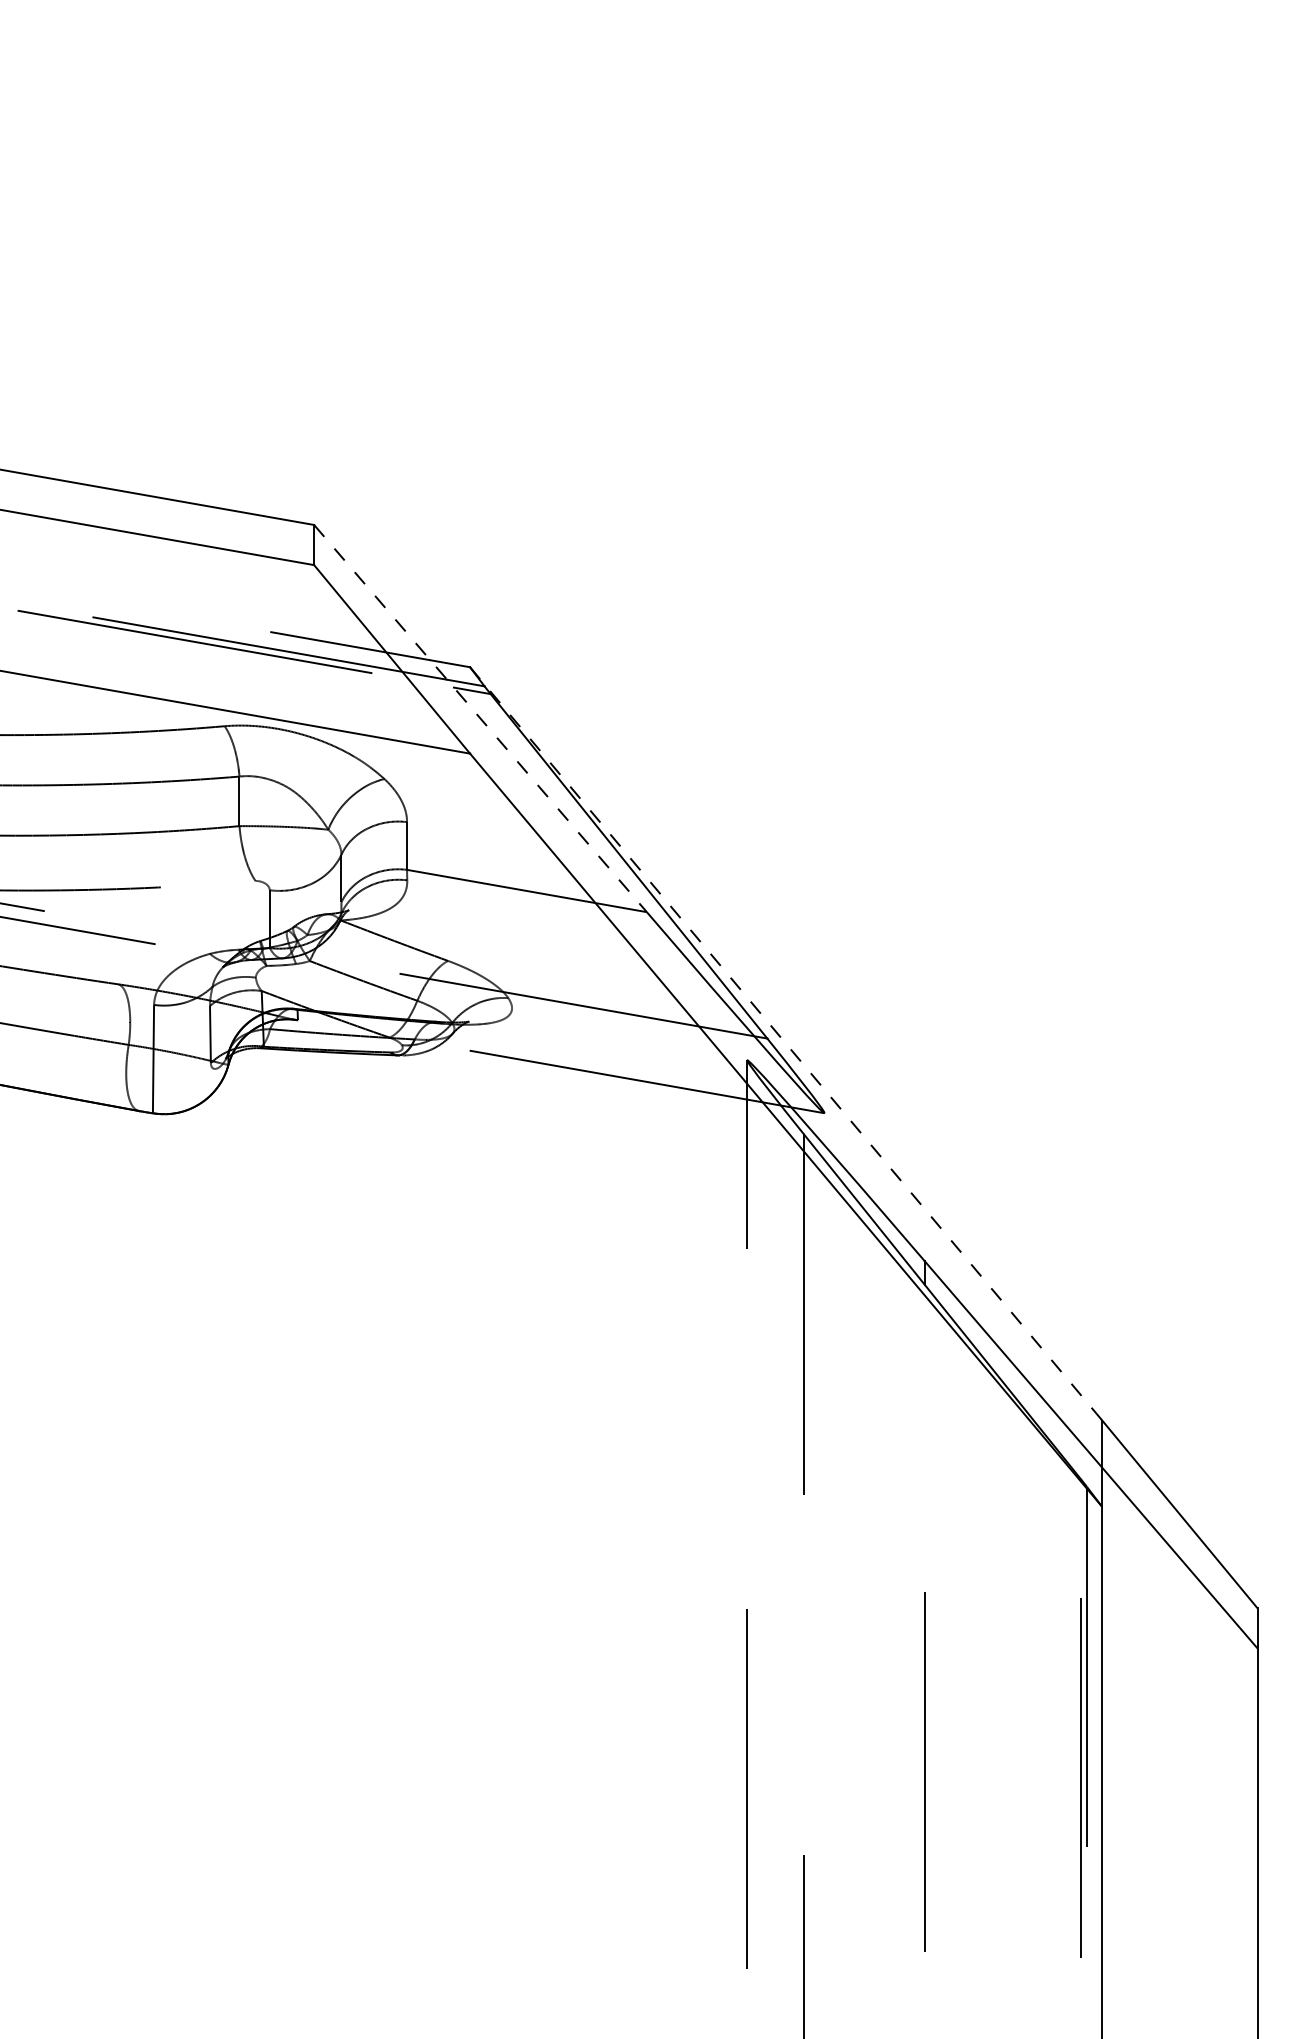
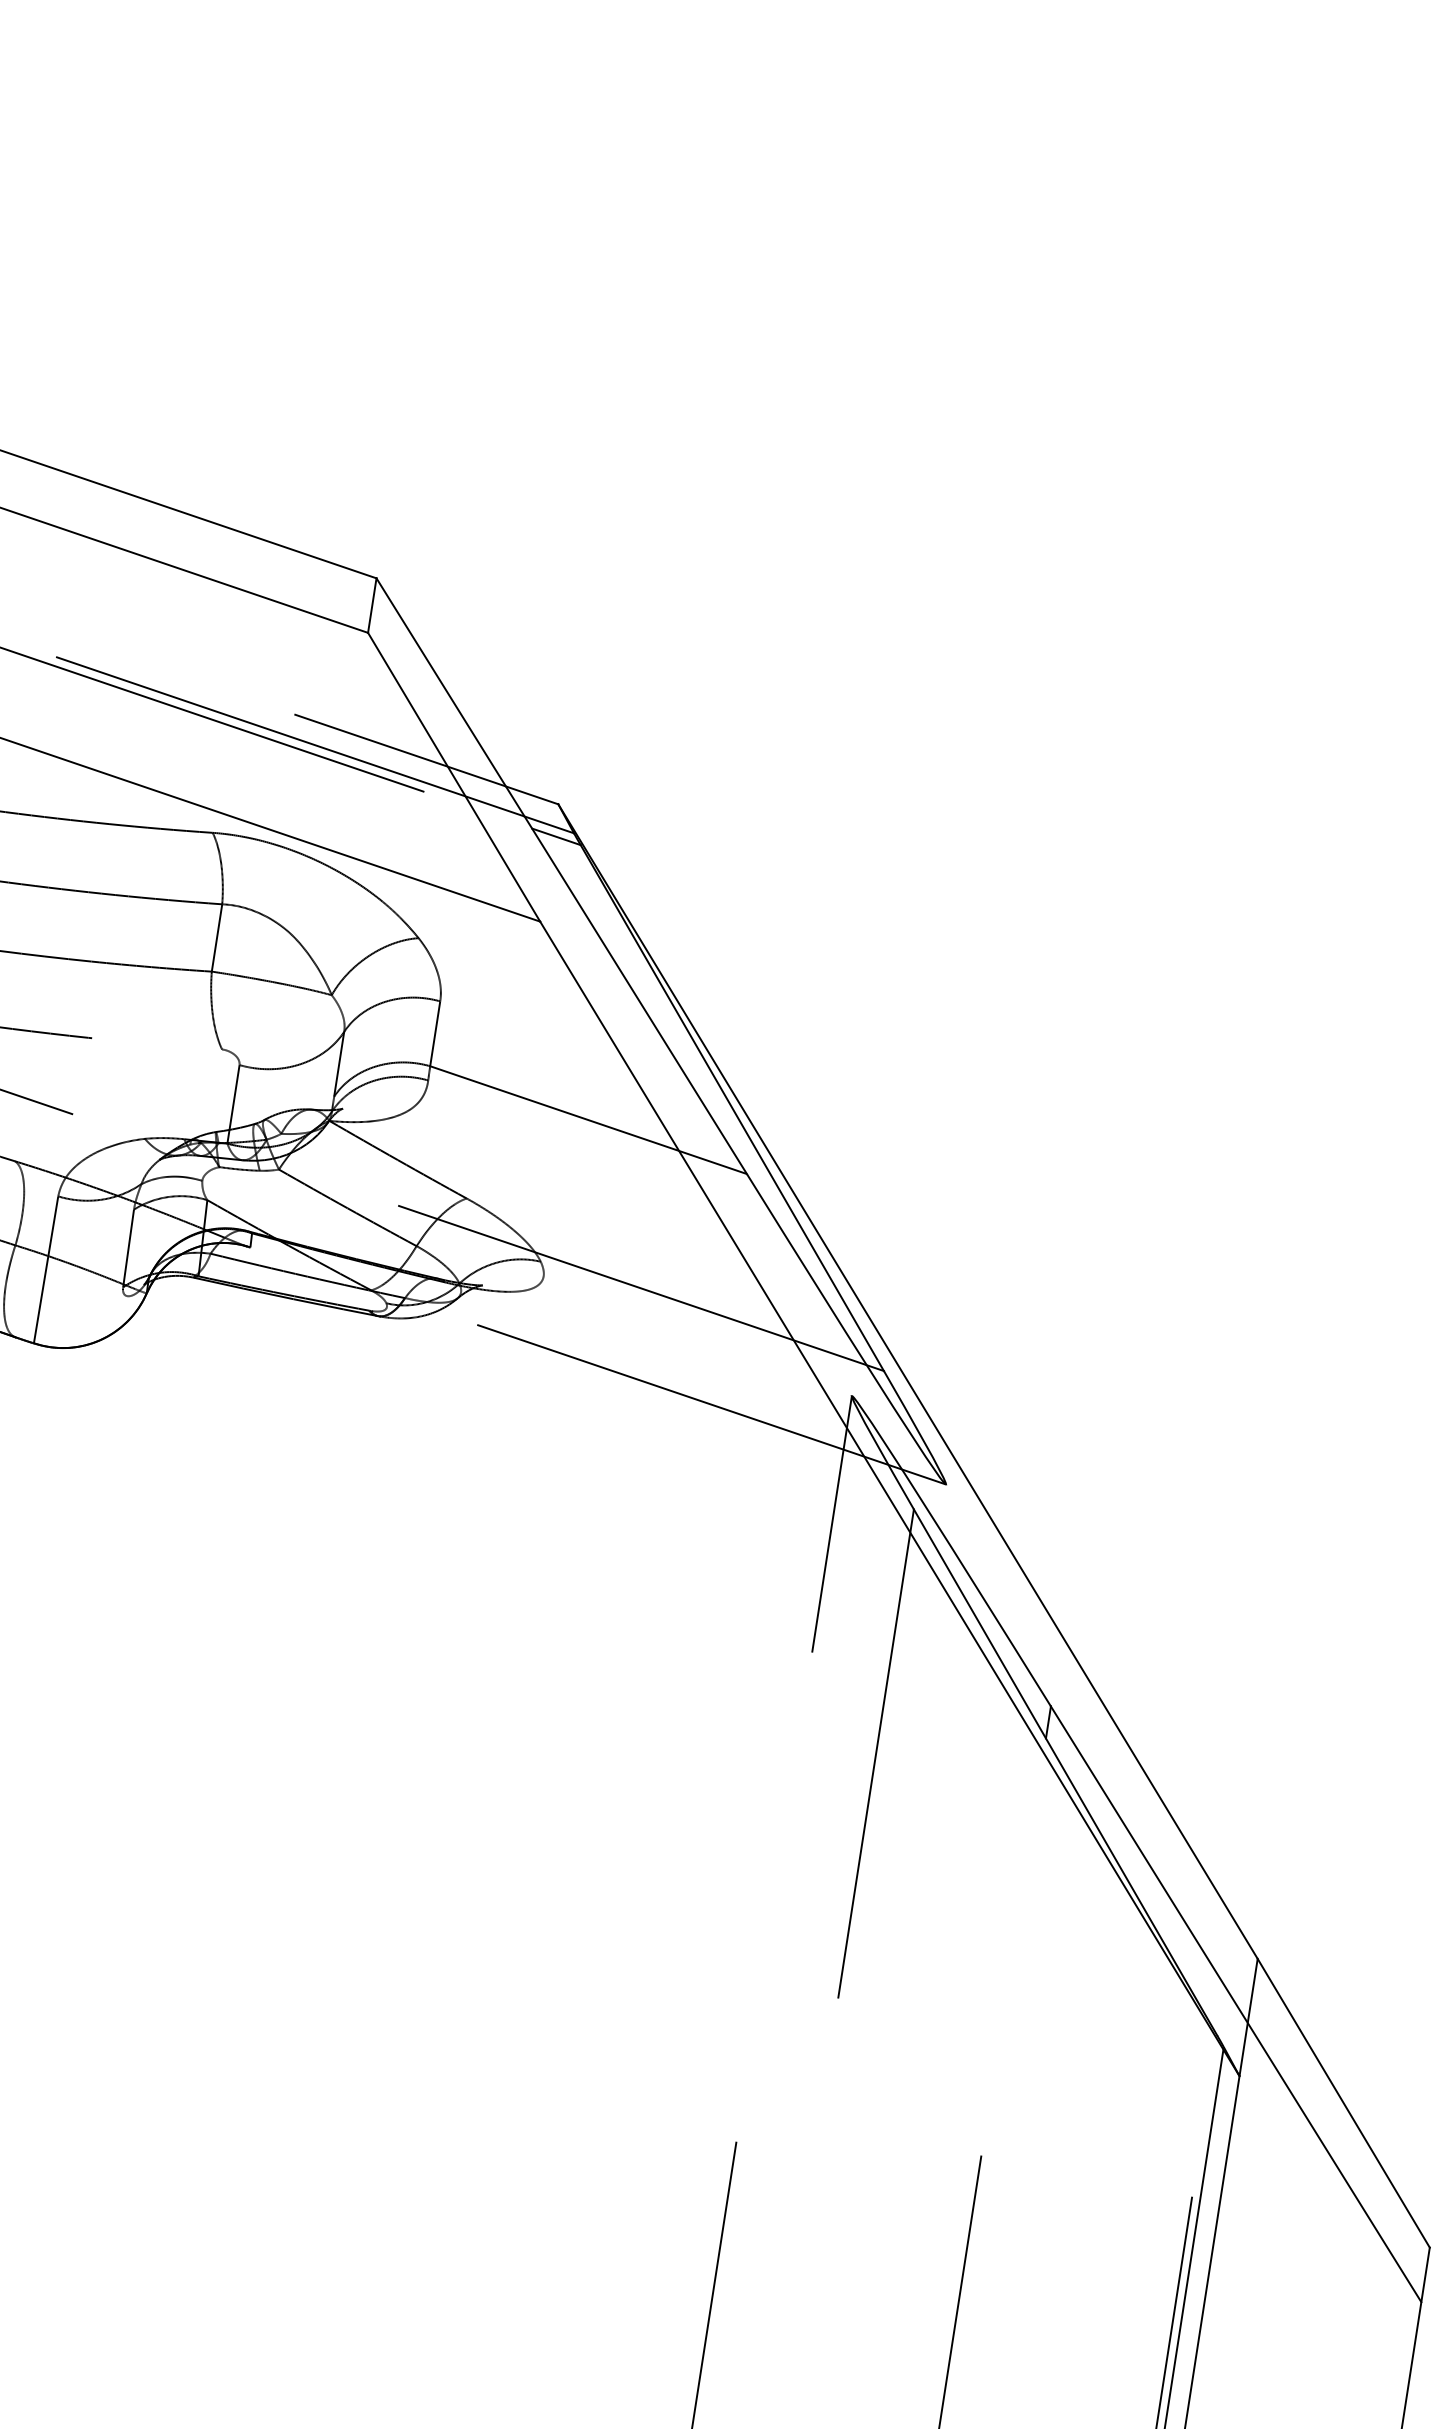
line: (480, 718) -> (561, 876), dashed -> solid
line: (786, 1043) -> (908, 1381), dashed -> solid

